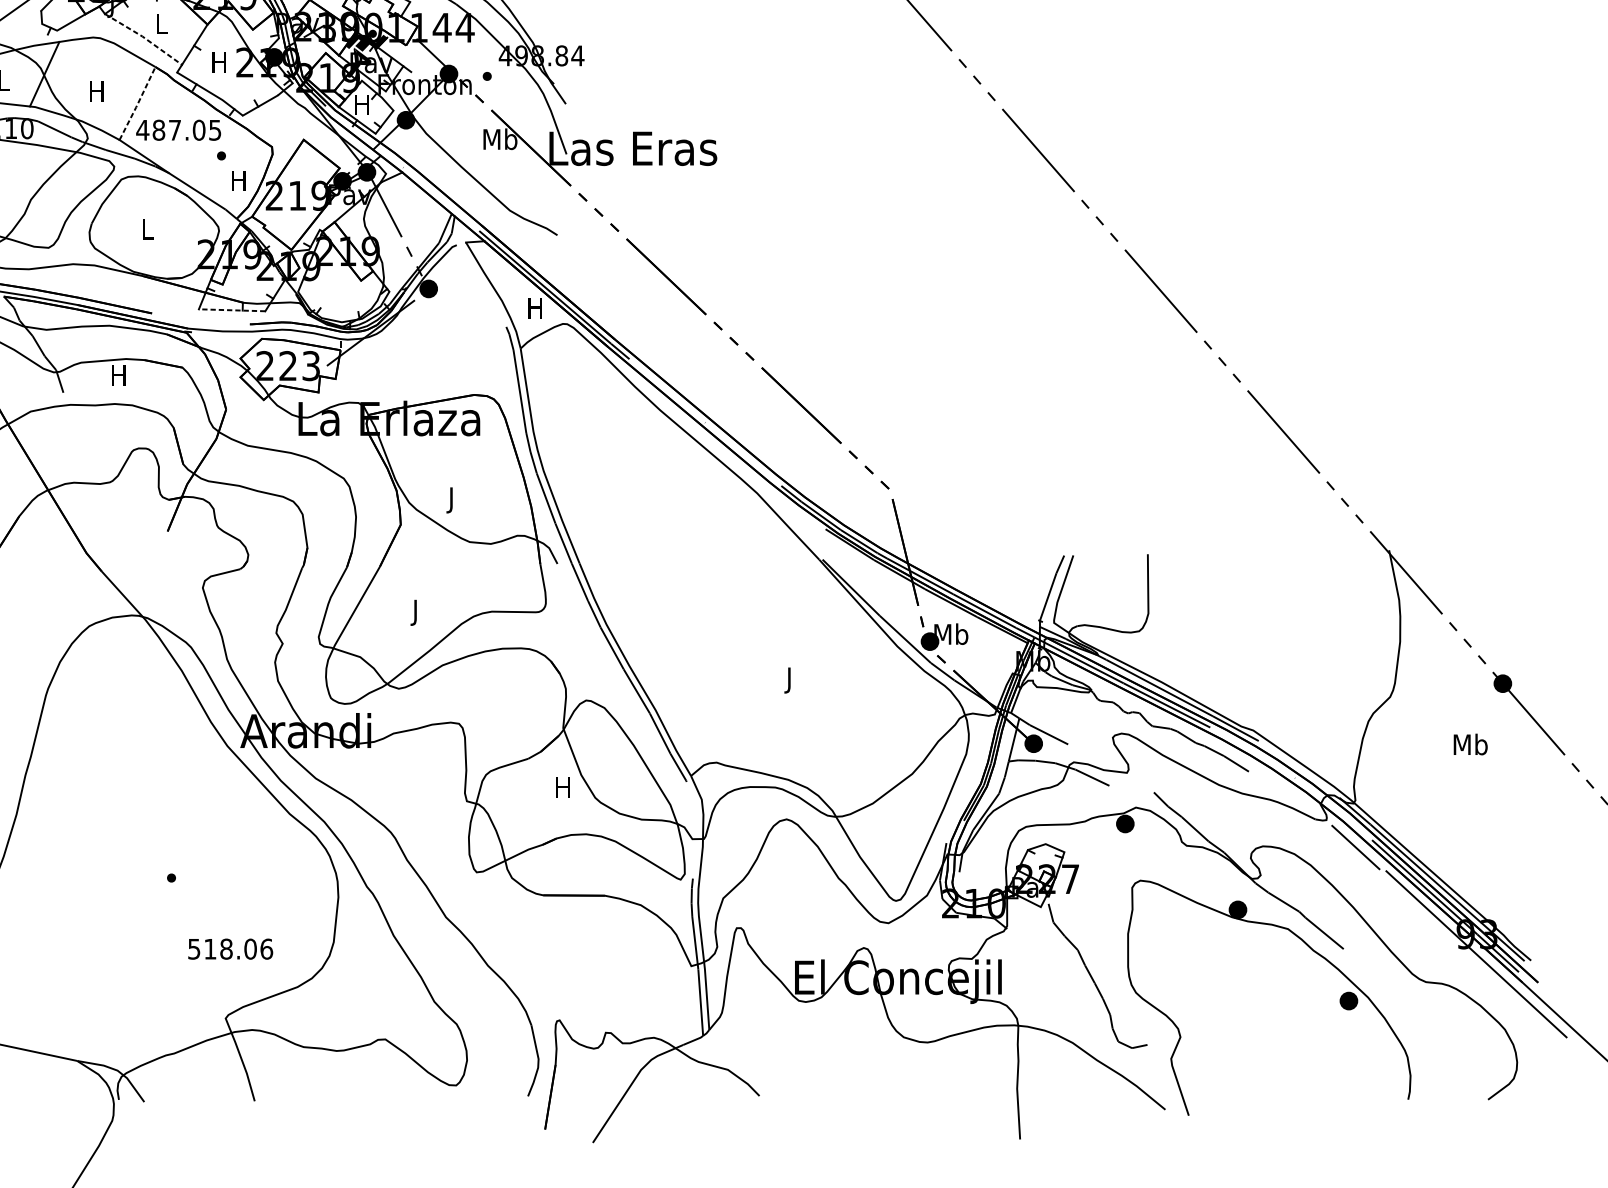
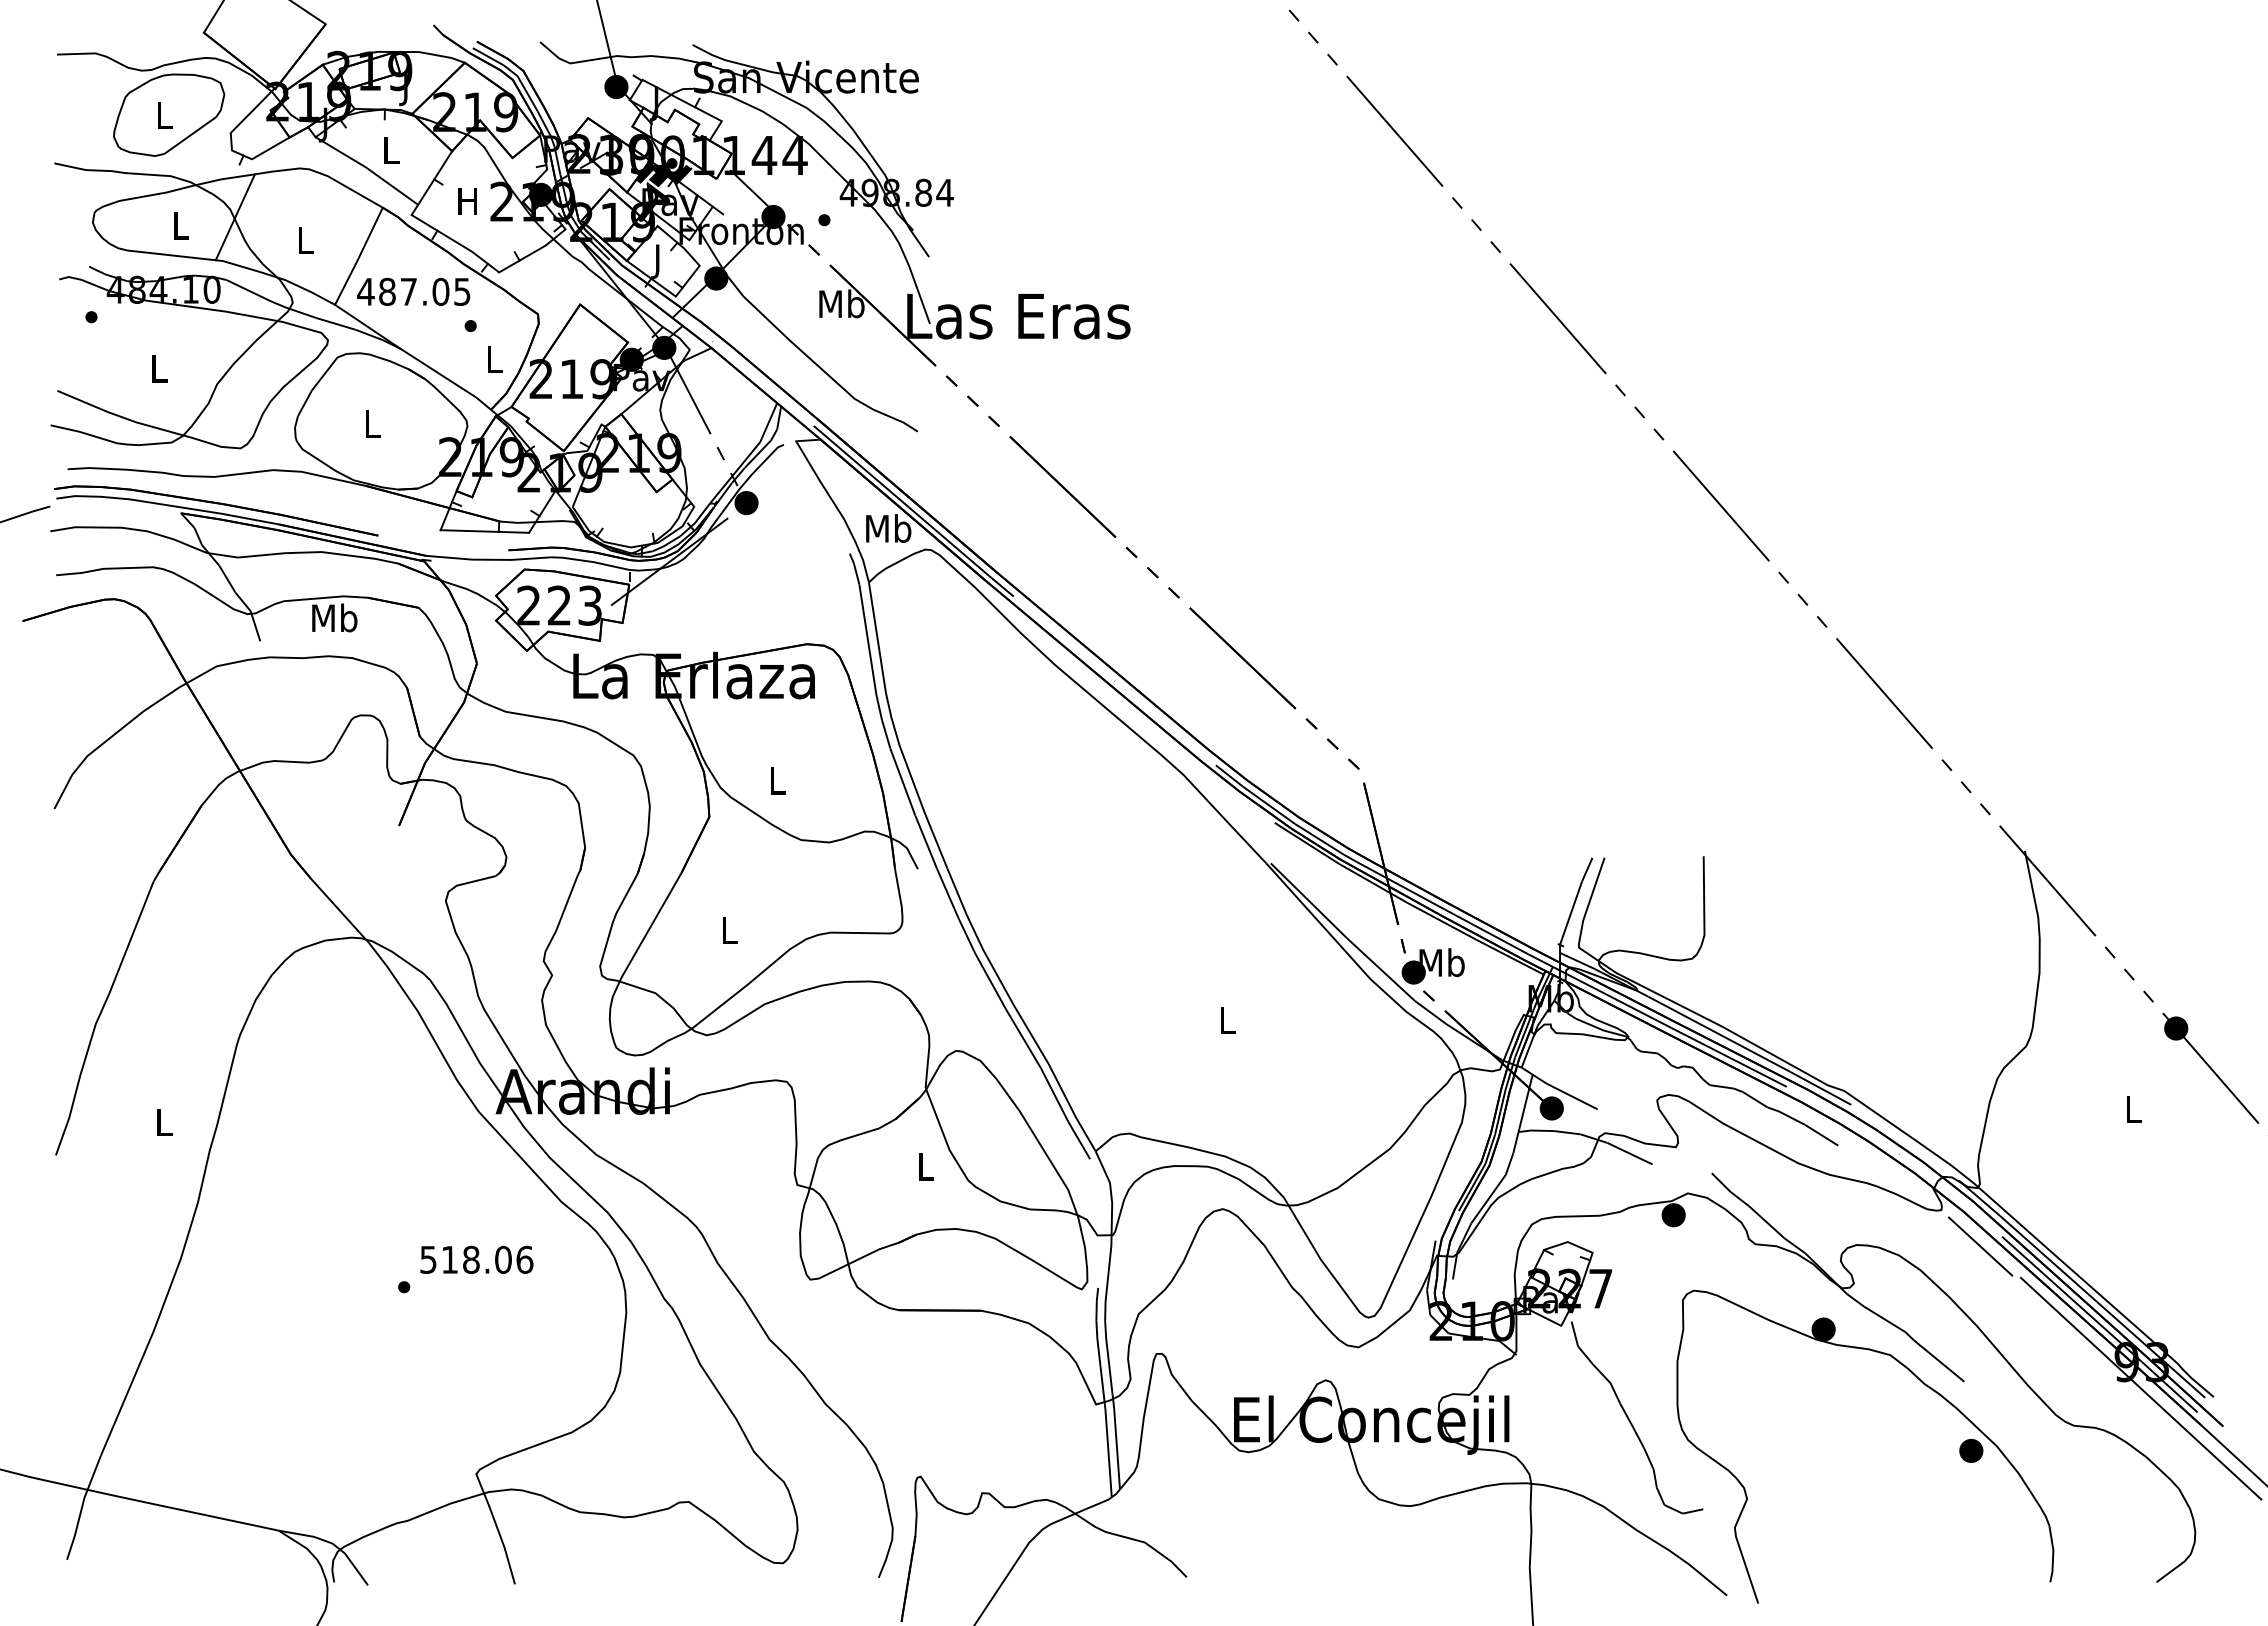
line: (144, 37) -> (368, 168), dashed -> solid
text: (96, 91) -> (304, 240), H -> L
line: (137, 103) -> (359, 256), dashed -> solid
text: (361, 107) -> (657, 261), H -> J
text: (238, 181) -> (493, 359), H -> L
text: (535, 308) -> (888, 528), H -> Mb
line: (231, 310) -> (484, 531), dashed -> solid
text: (119, 374) -> (334, 617), H -> Mb
text: (452, 500) -> (777, 784), J -> L
text: (415, 613) -> (729, 934), J -> L
text: (790, 680) -> (1227, 1024), J -> L
text: (1470, 744) -> (2133, 1109), Mb -> L
text: (563, 787) -> (925, 1166), H -> L
text: (230, 948) -> (476, 1259), moved

